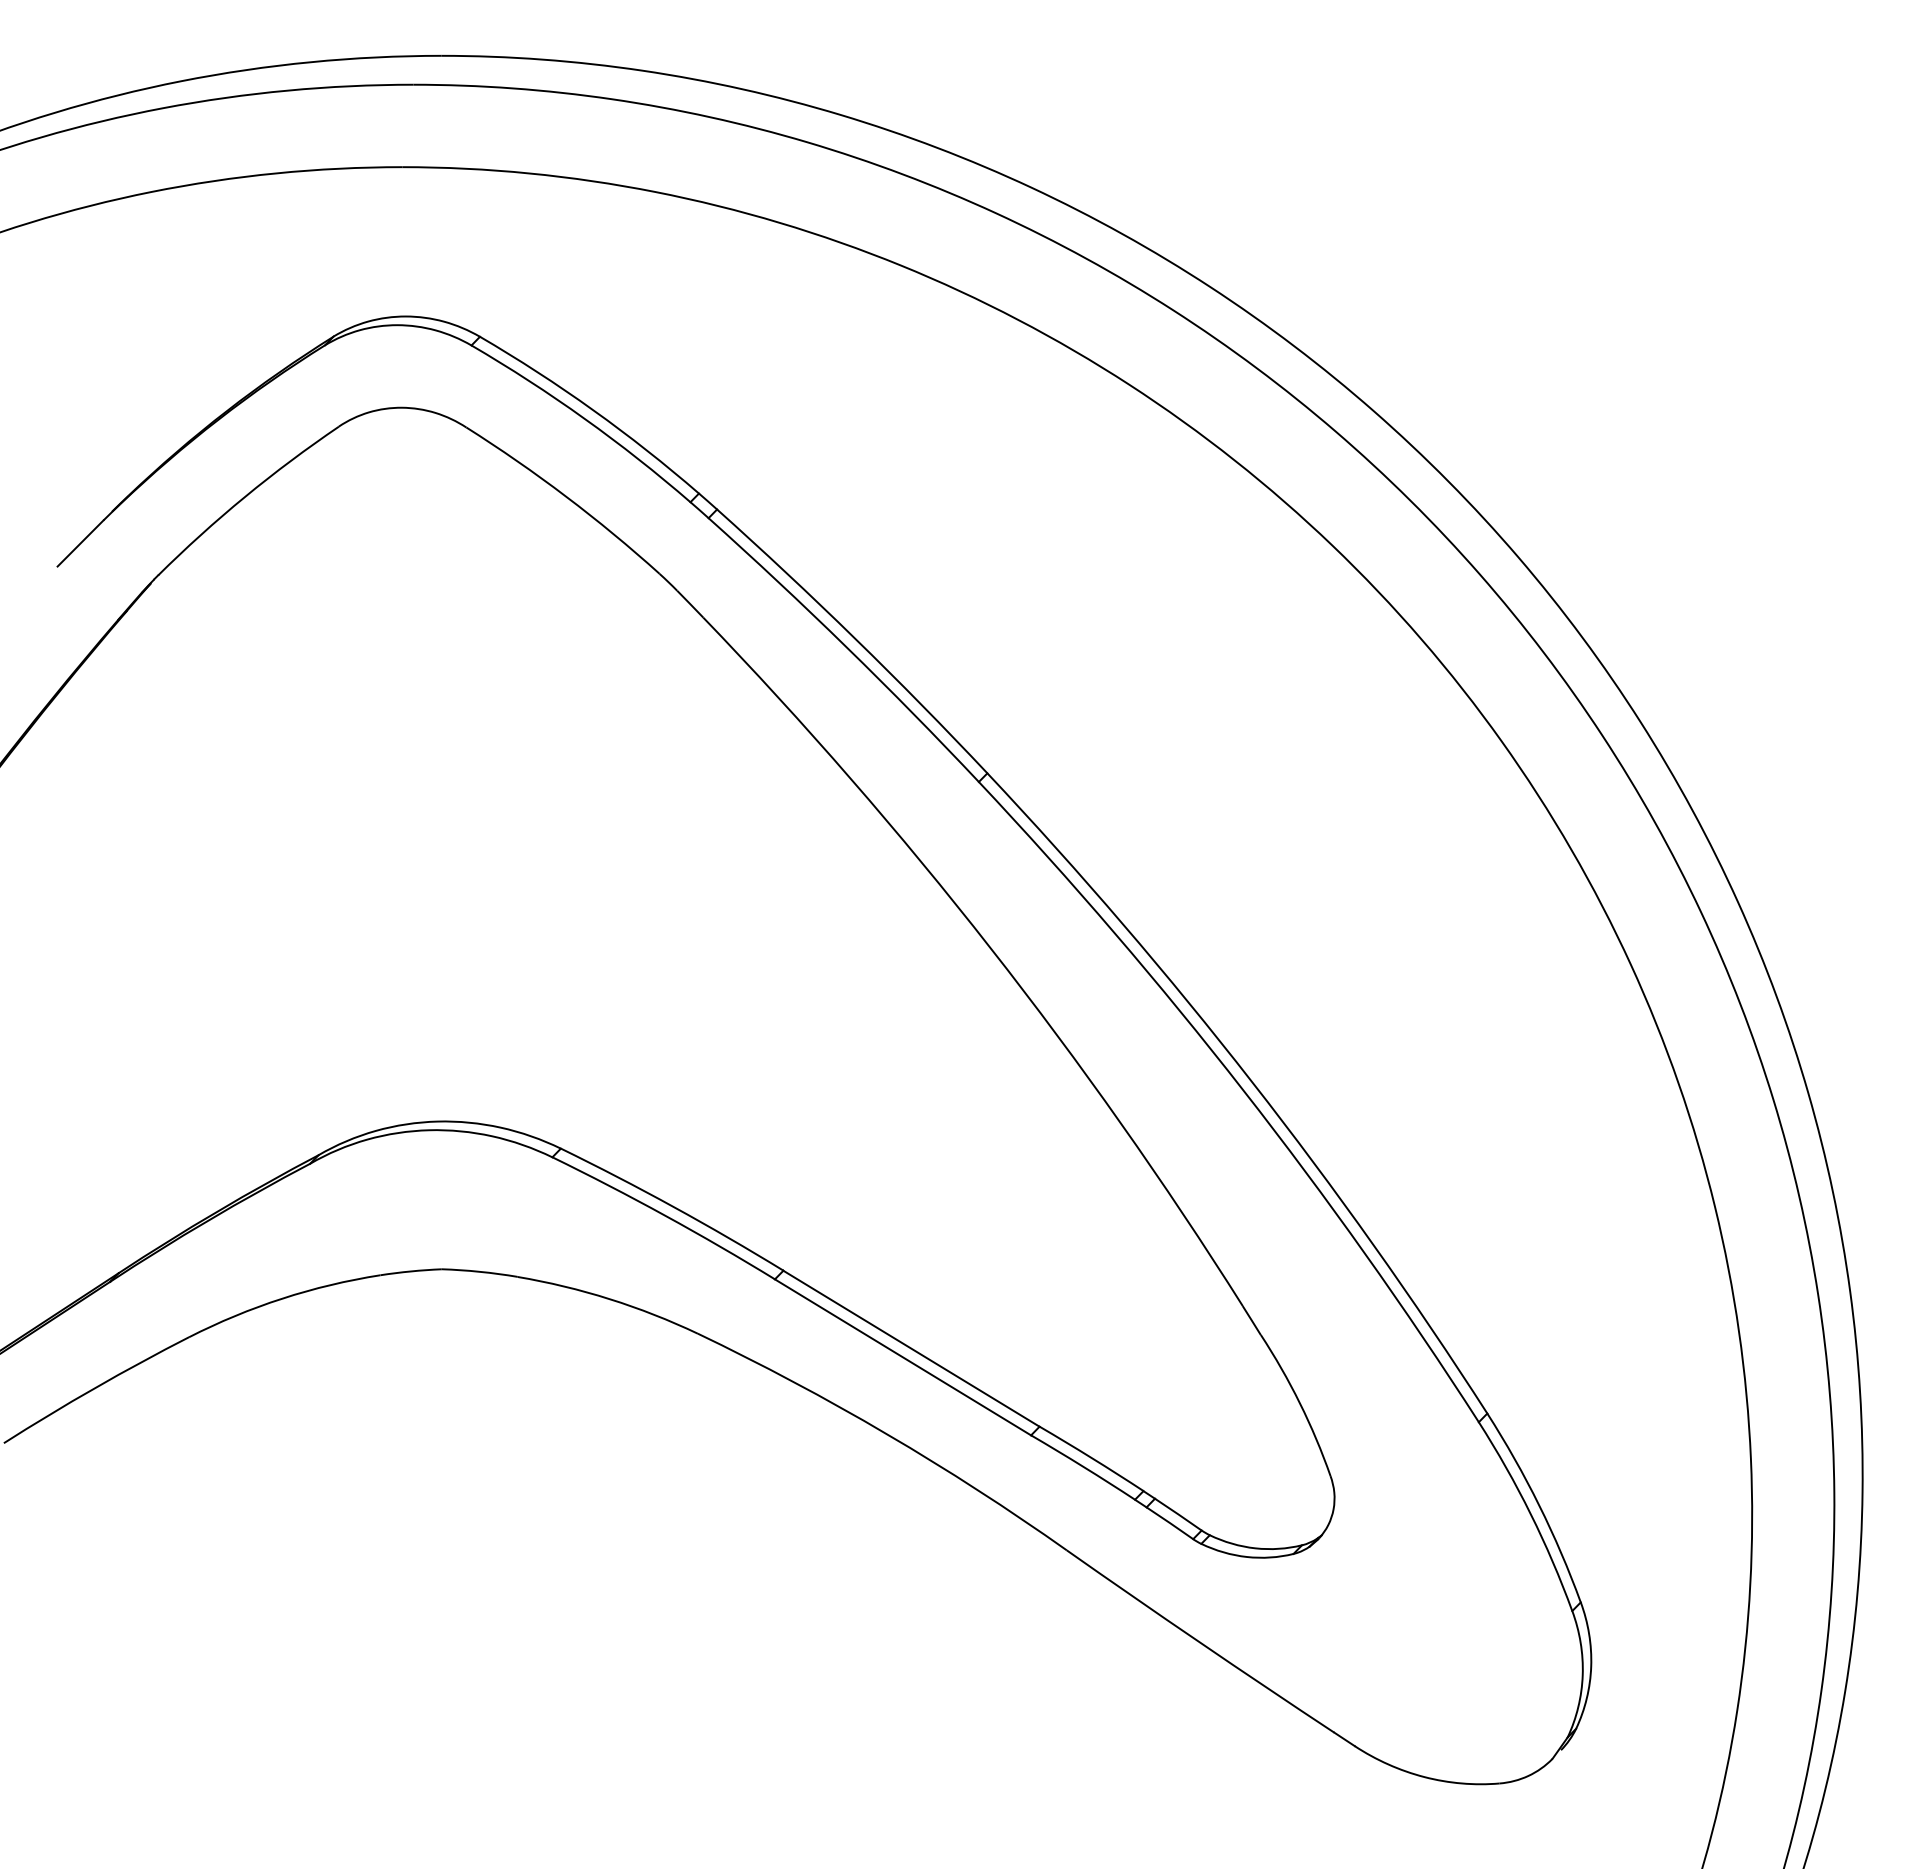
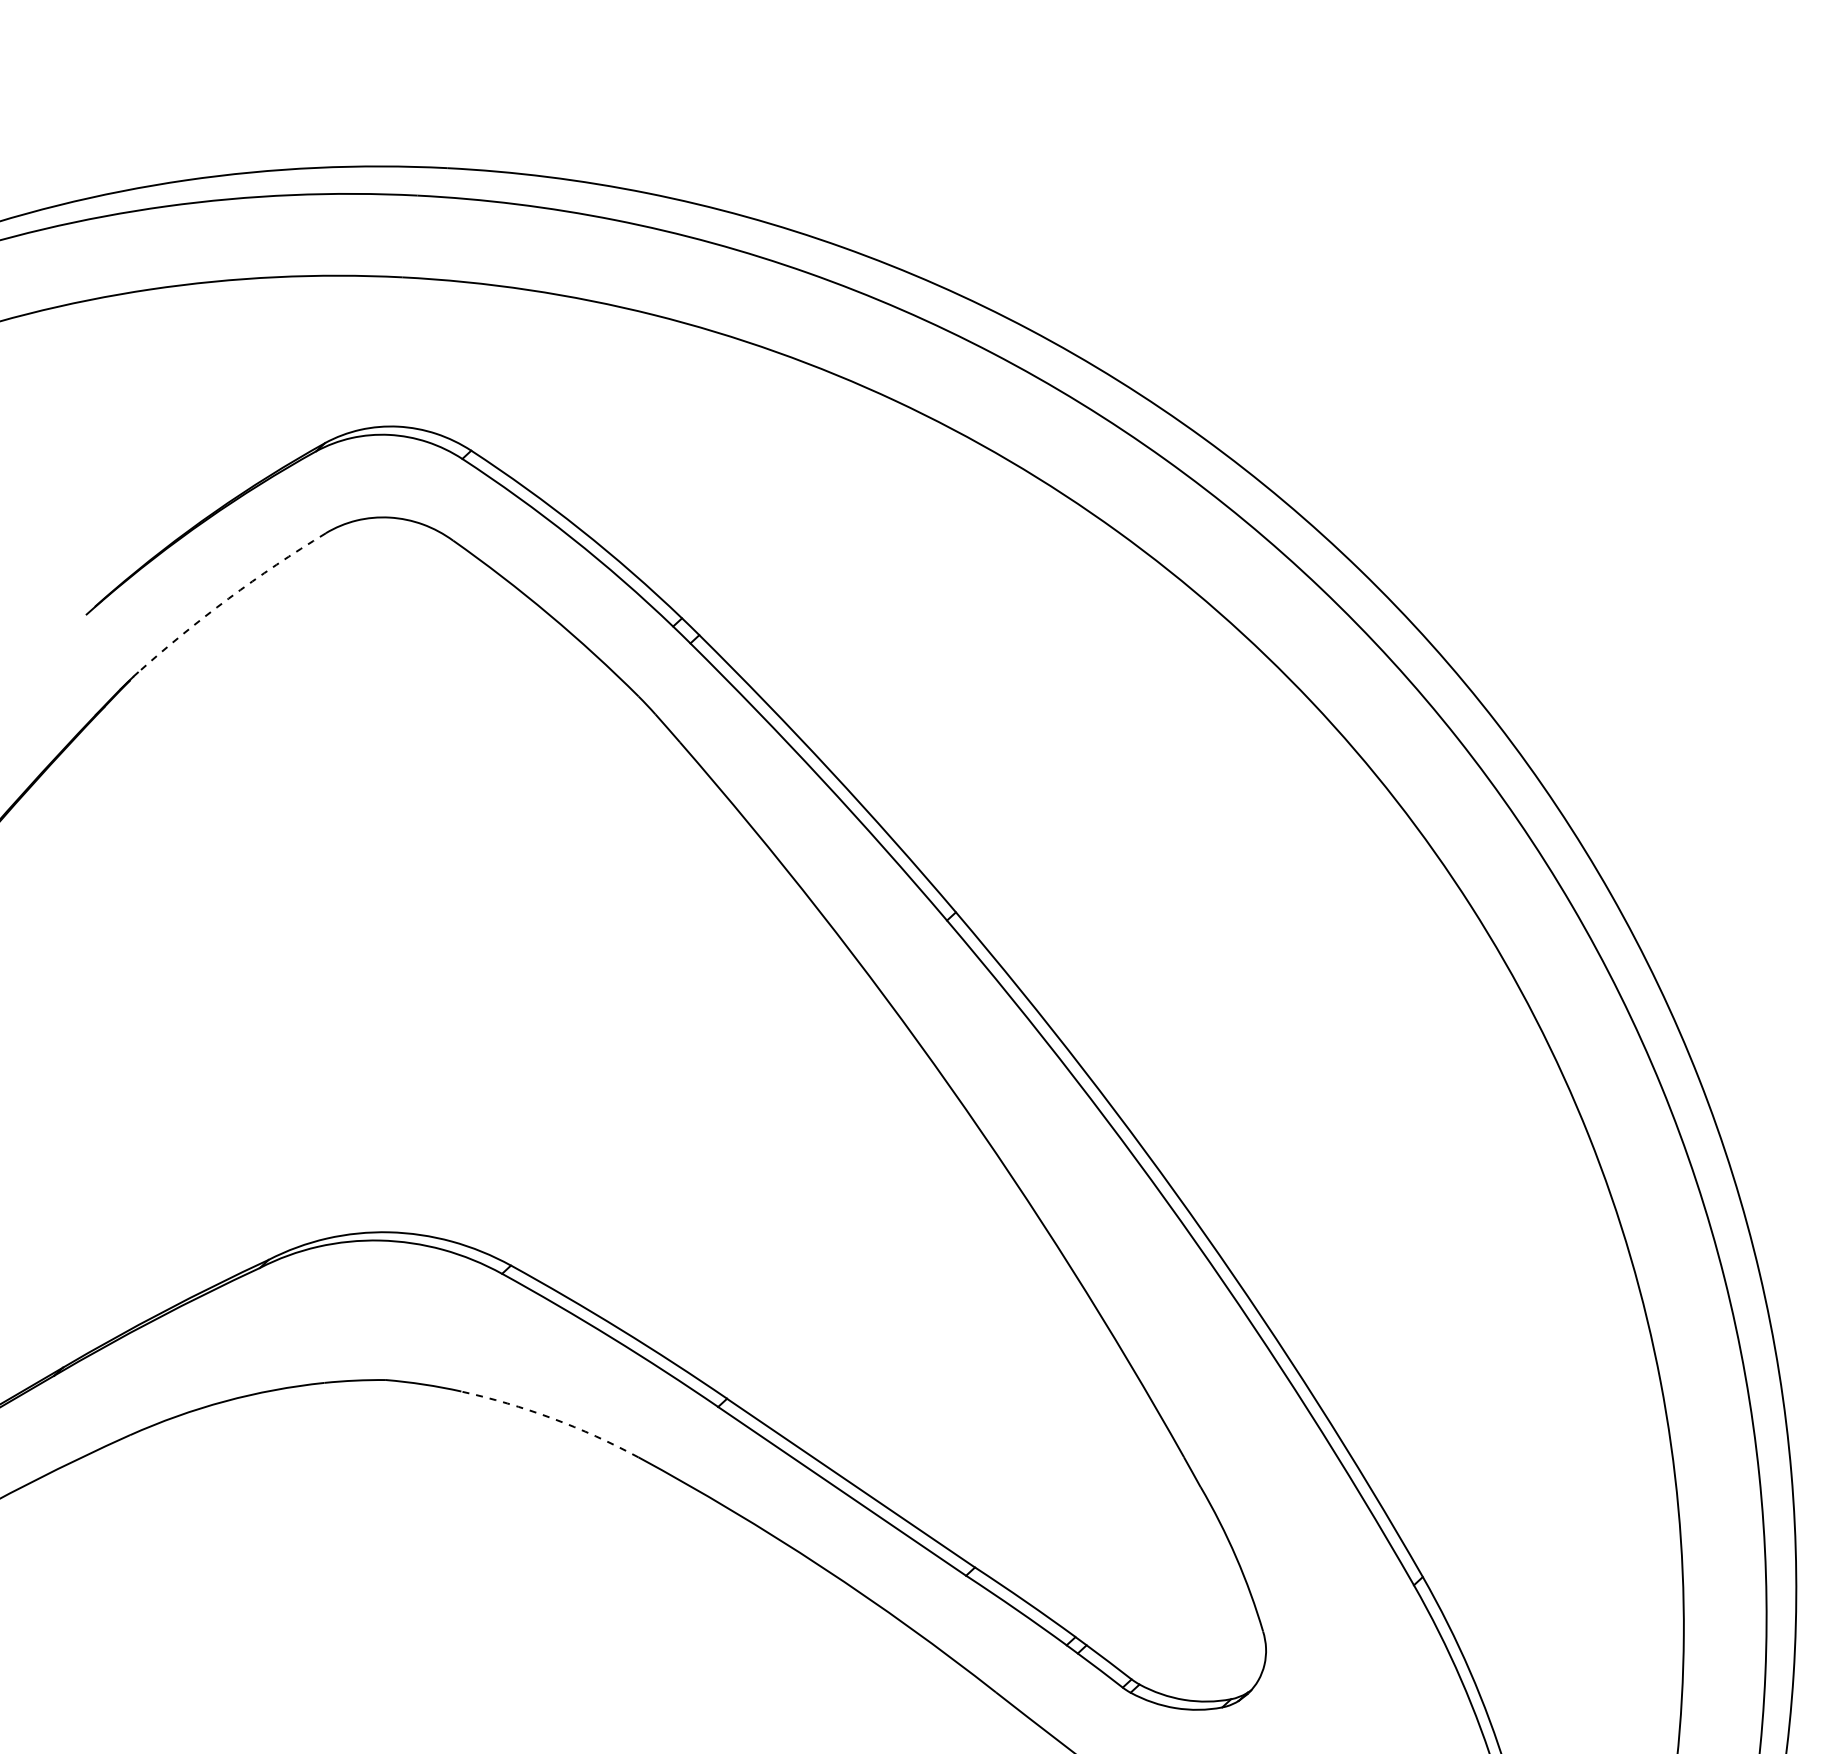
arc: (245, 496) -> (229, 598), solid -> dashed
line: (80, 543) -> (61, 636), removed
arc: (609, 1299) -> (551, 1418), solid -> dashed

